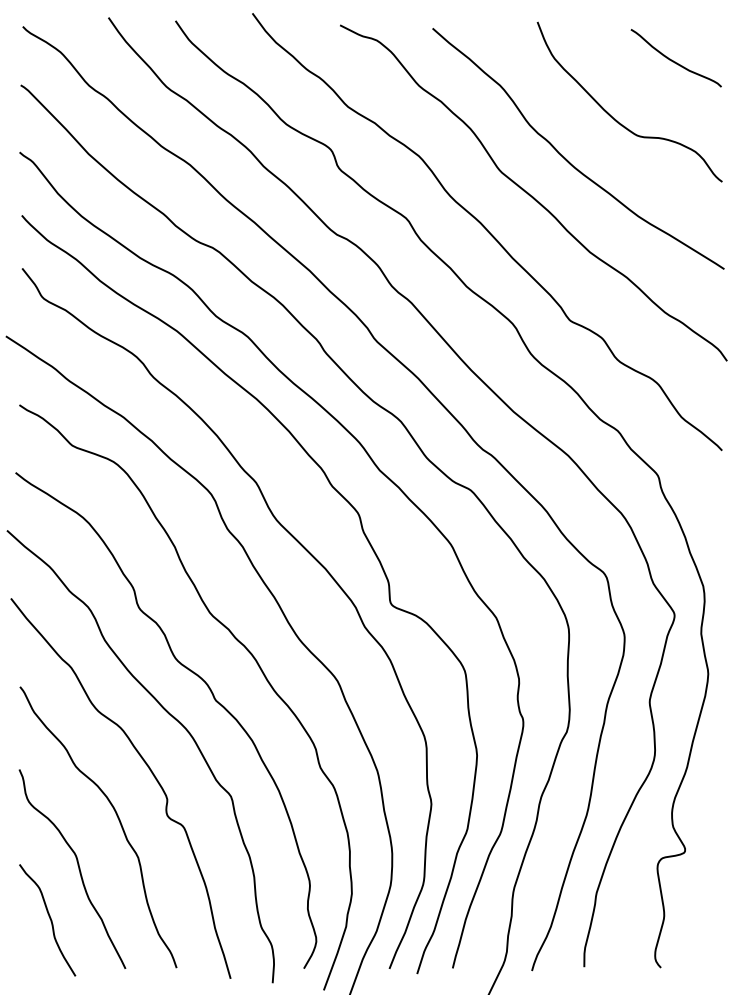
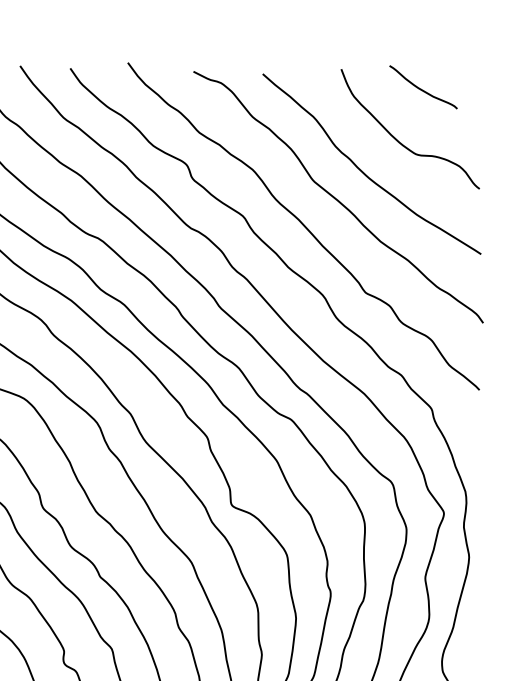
curve: (673, 60) -> (421, 89), moved

